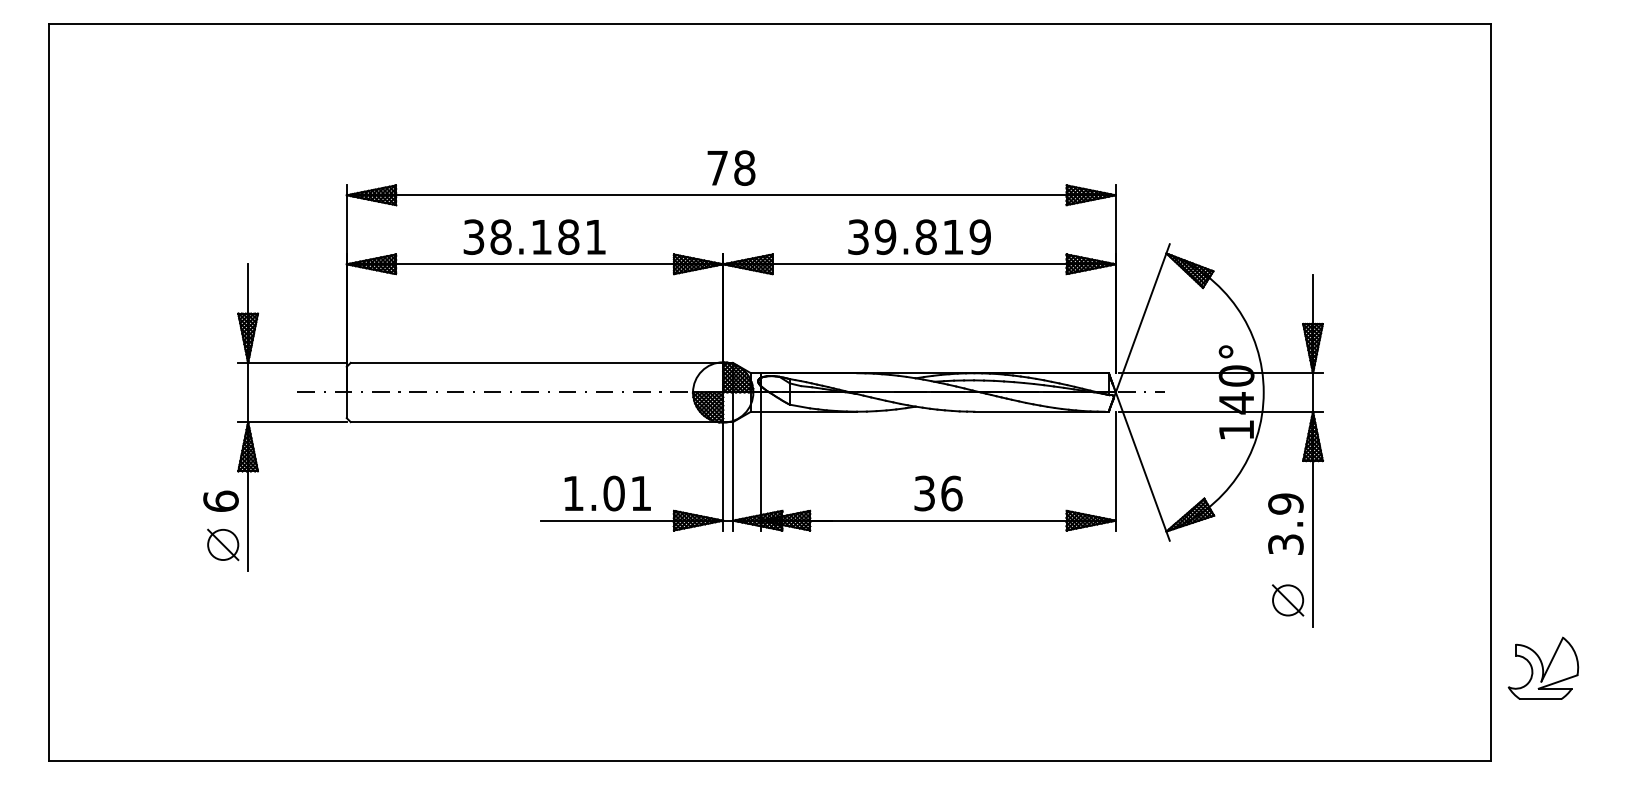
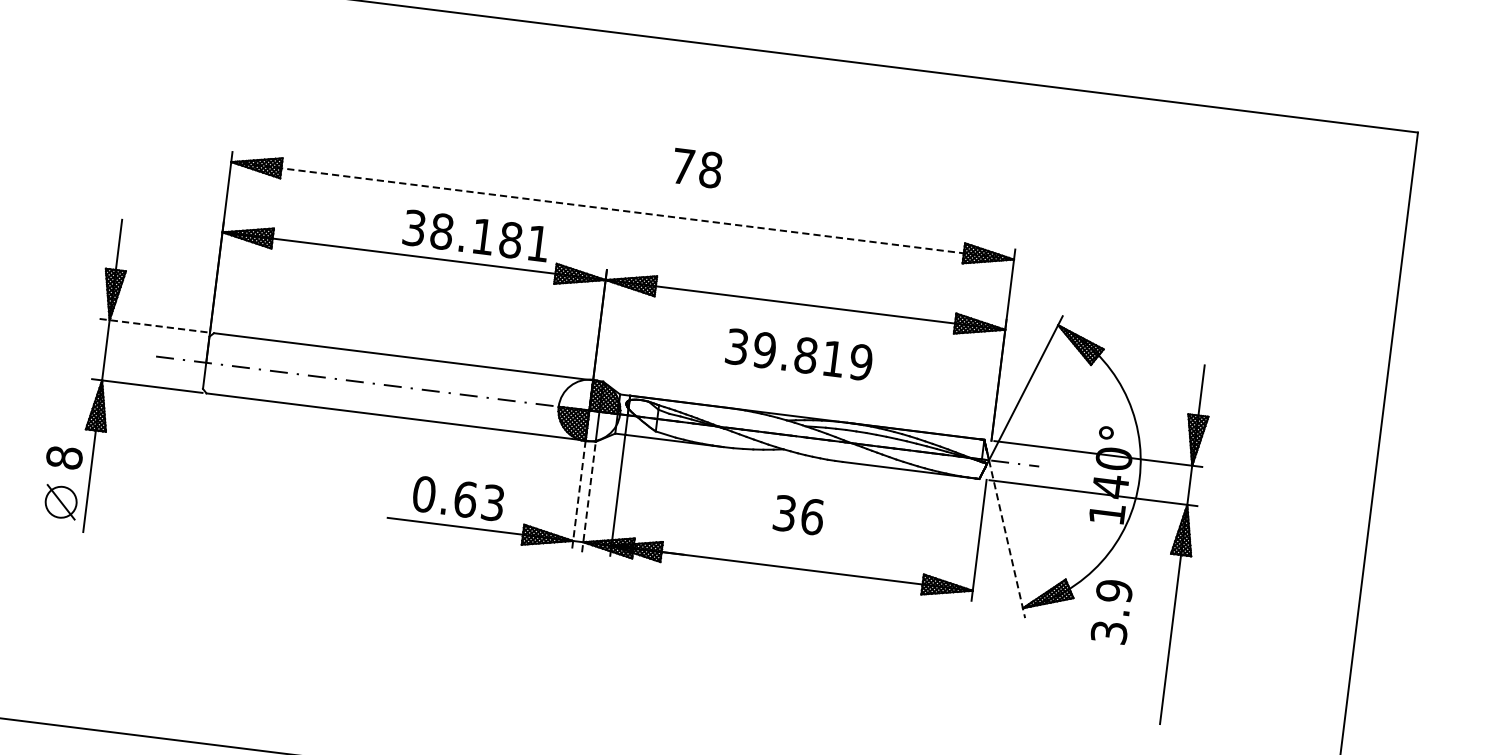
text: (731, 167) -> (697, 167), moved
line: (731, 195) -> (622, 211), solid -> dashed
text: (534, 236) -> (476, 235), moved
text: (919, 236) -> (799, 353), moved
line: (293, 362) -> (155, 325), solid -> dashed
line: (1142, 466) -> (1006, 538), solid -> dashed
line: (733, 475) -> (589, 496), solid -> dashed
line: (723, 476) -> (579, 496), solid -> dashed
text: (607, 493) -> (458, 498), 1.01 -> 0.63
text: (938, 493) -> (798, 515), moved
text: (220, 500) -> (64, 456), 6 -> 8
text: (1285, 523) -> (1111, 610), moved
part: (1288, 600) -> (1138, 693), removed

